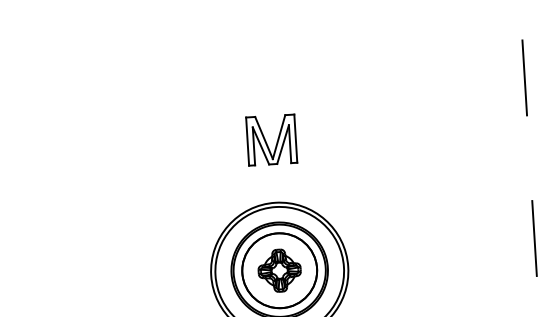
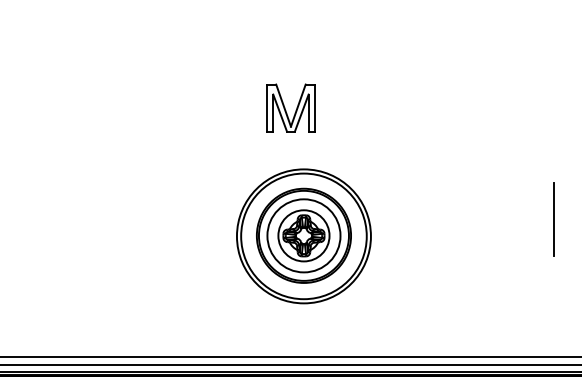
line: (525, 77) -> (554, 62), removed
part: (271, 139) -> (290, 107), moved
circle: (279, 270) -> (303, 235), size x0.7

